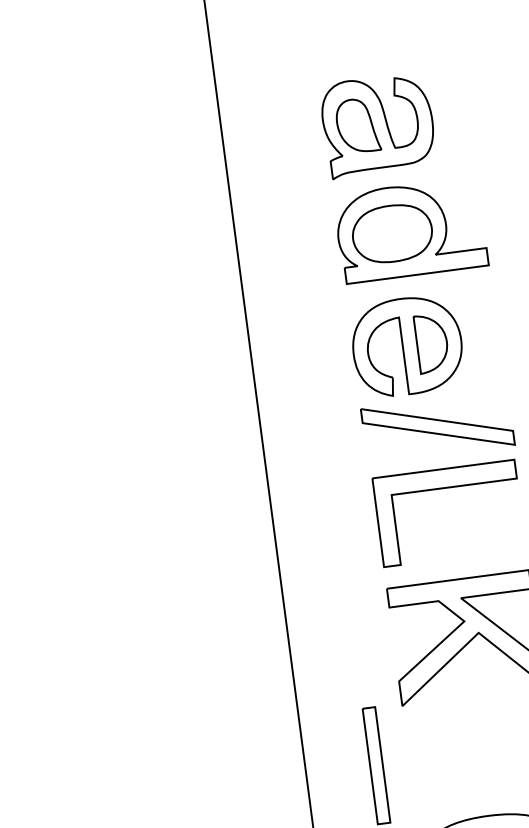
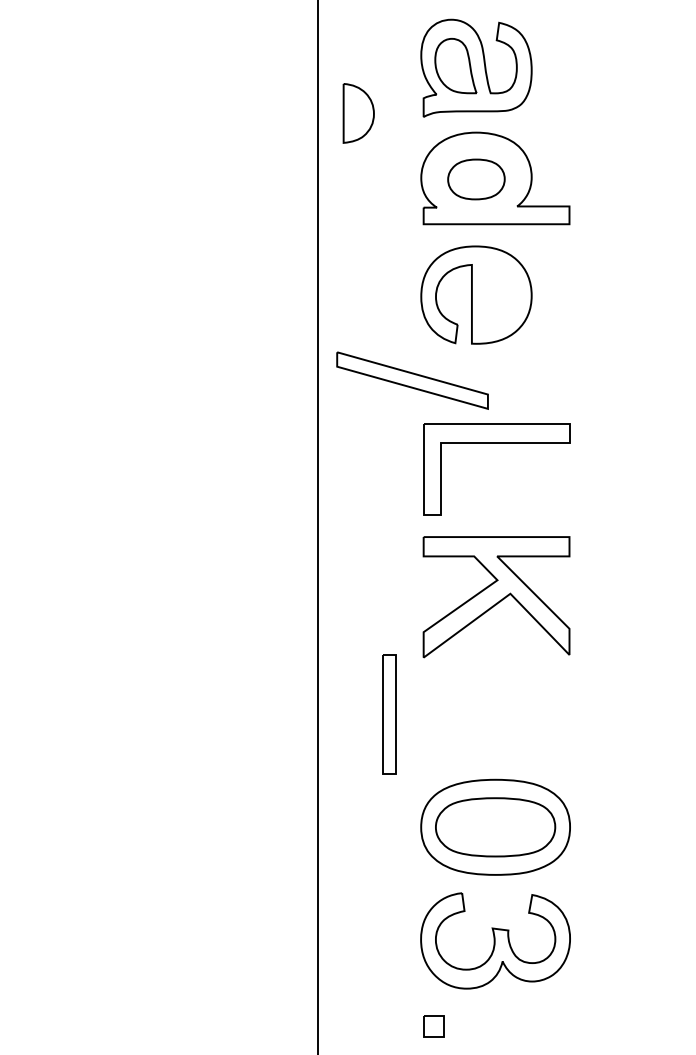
part: (392, 233) -> (476, 179), size x0.7
part: (431, 343) -> (358, 113), moved
part: (437, 426) -> (412, 380), moved

